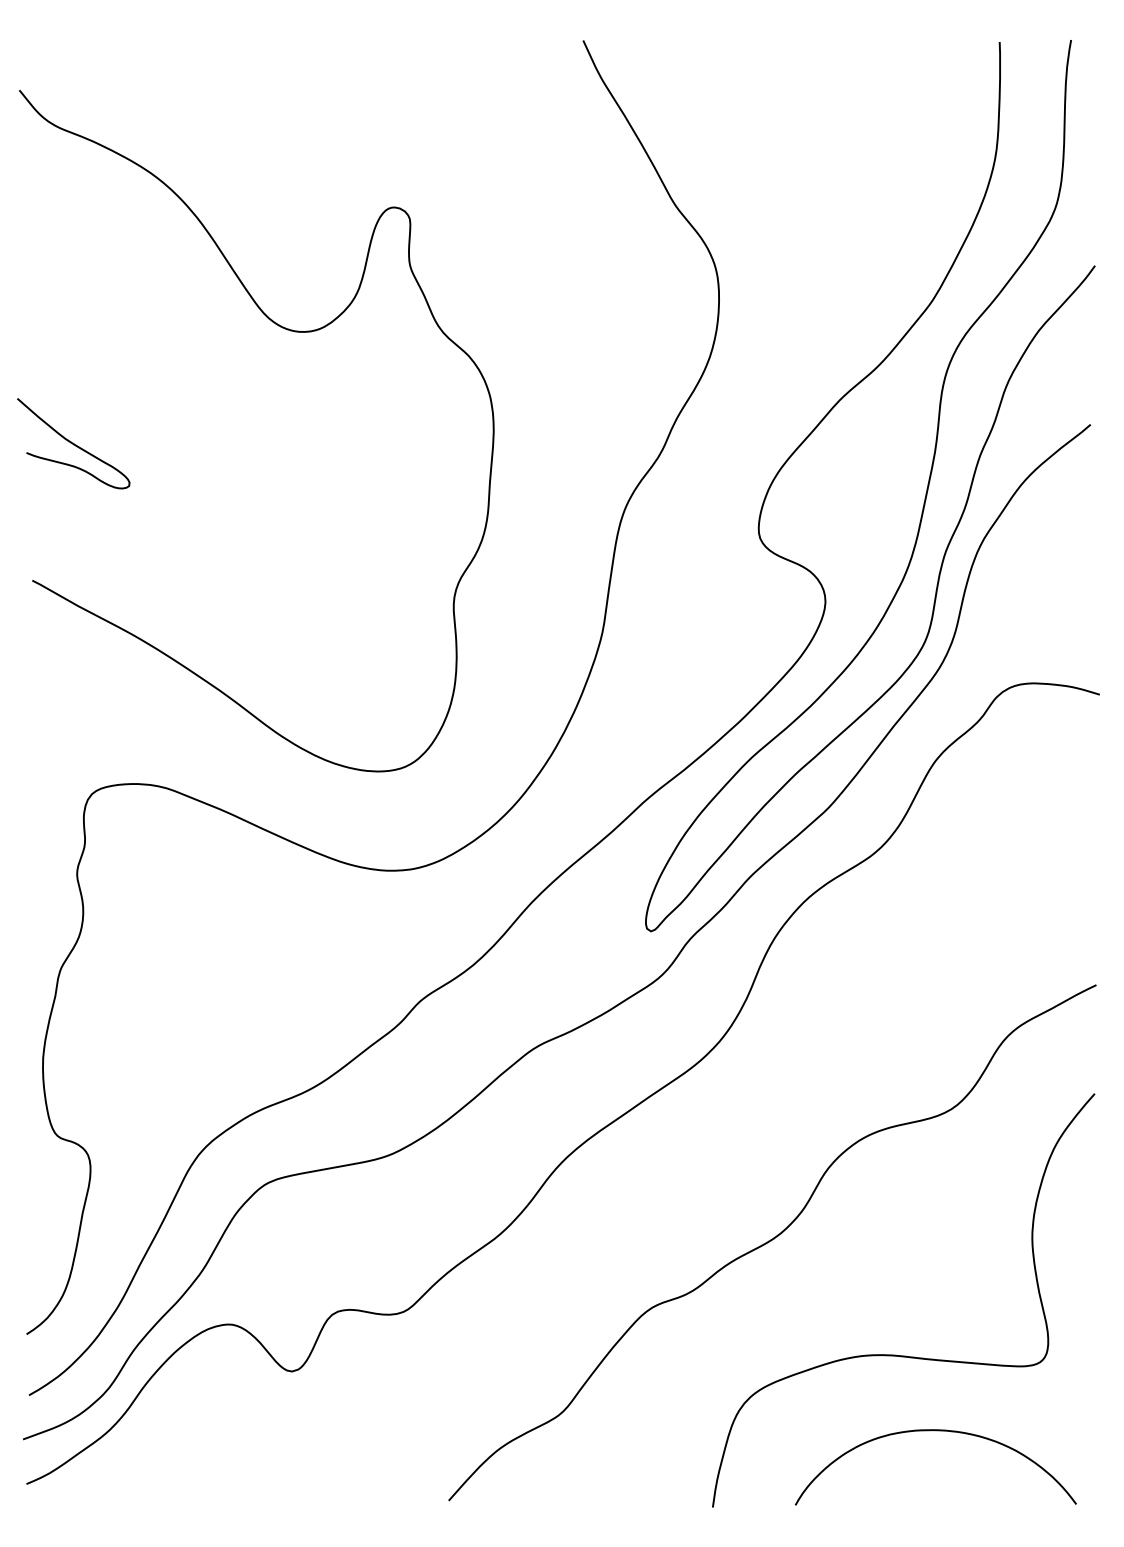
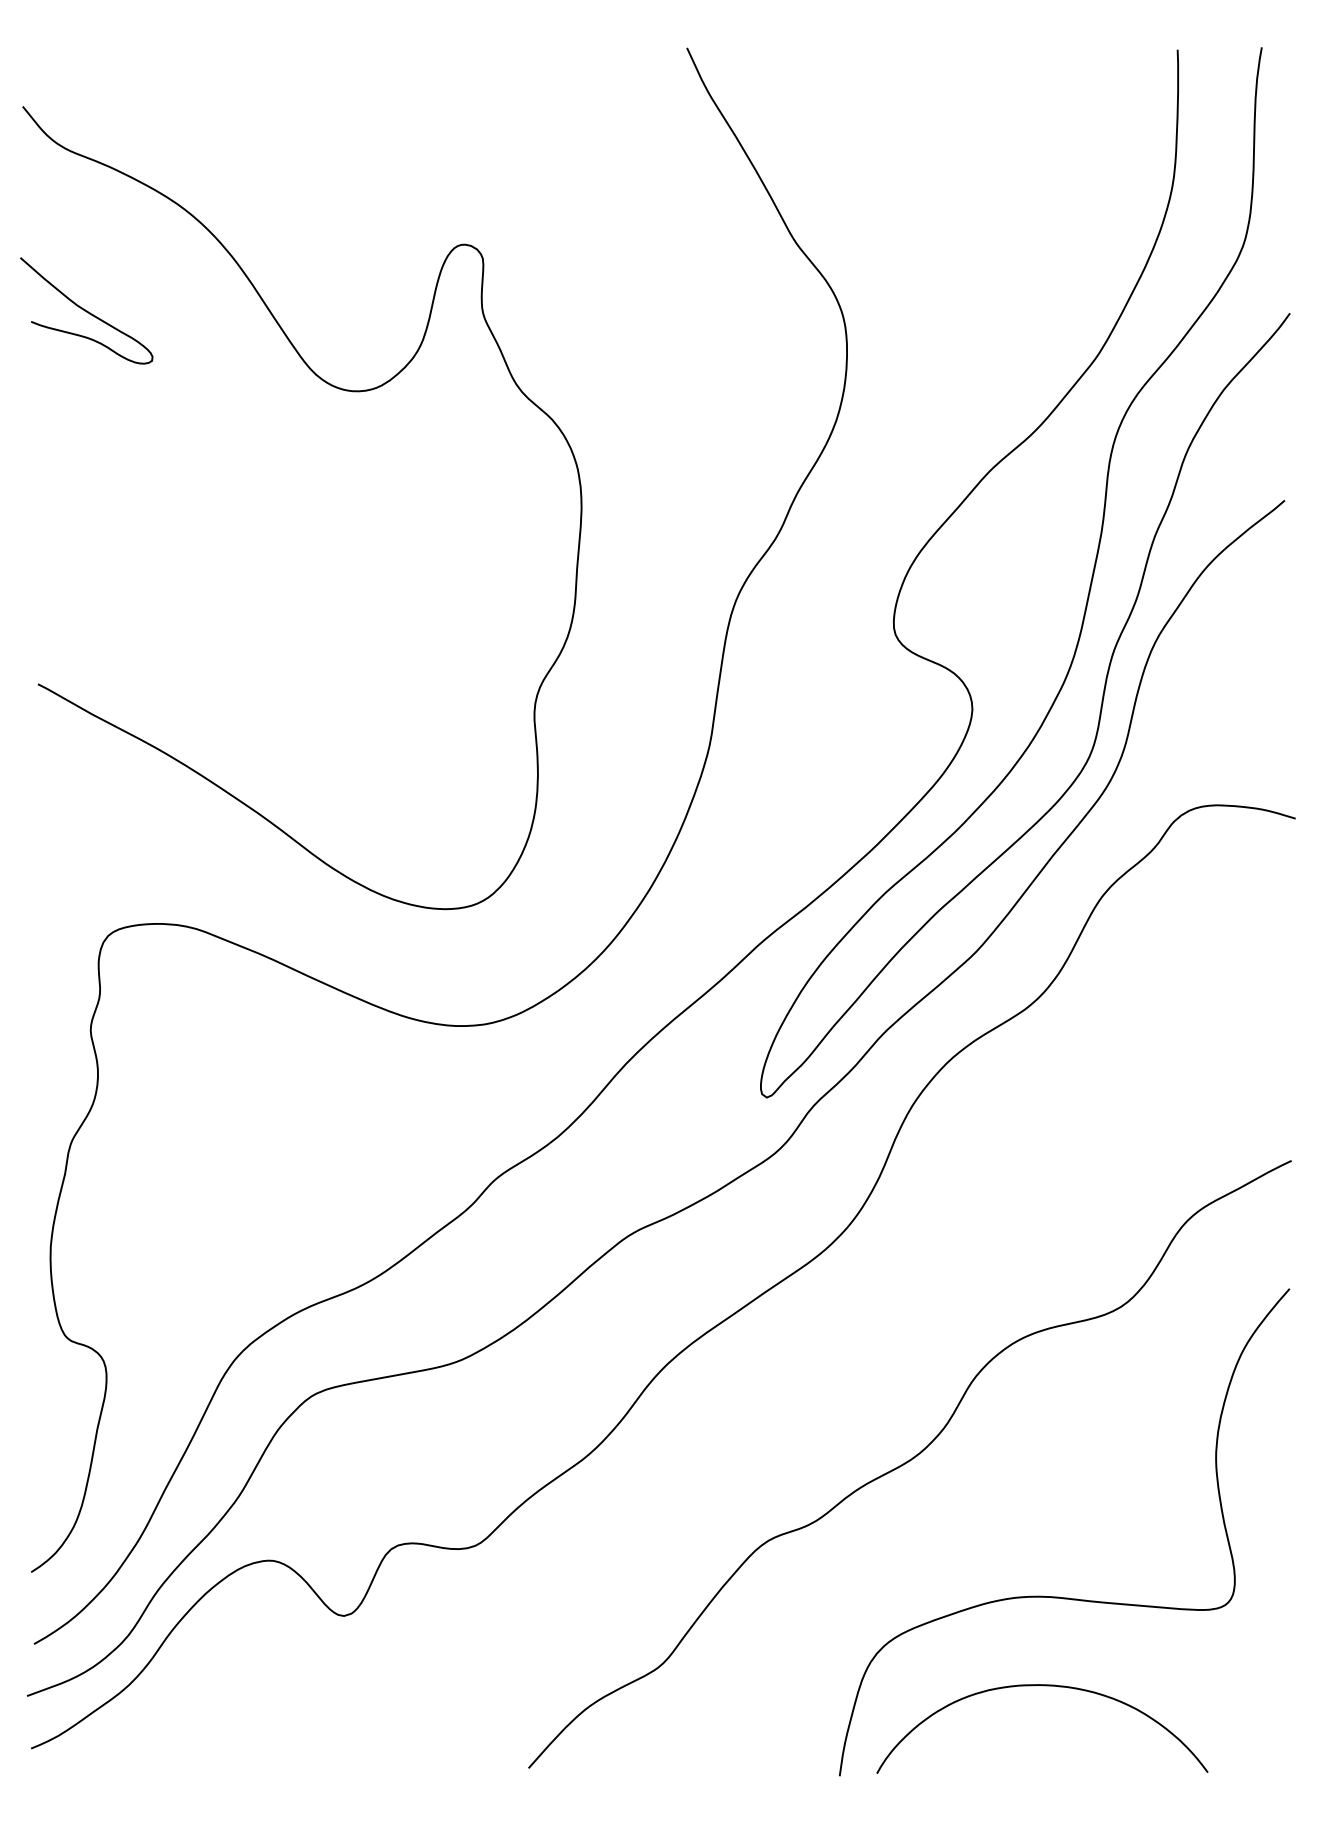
curve: (73, 443) -> (86, 310), moved
curve: (935, 1431) -> (1041, 1686), moved

